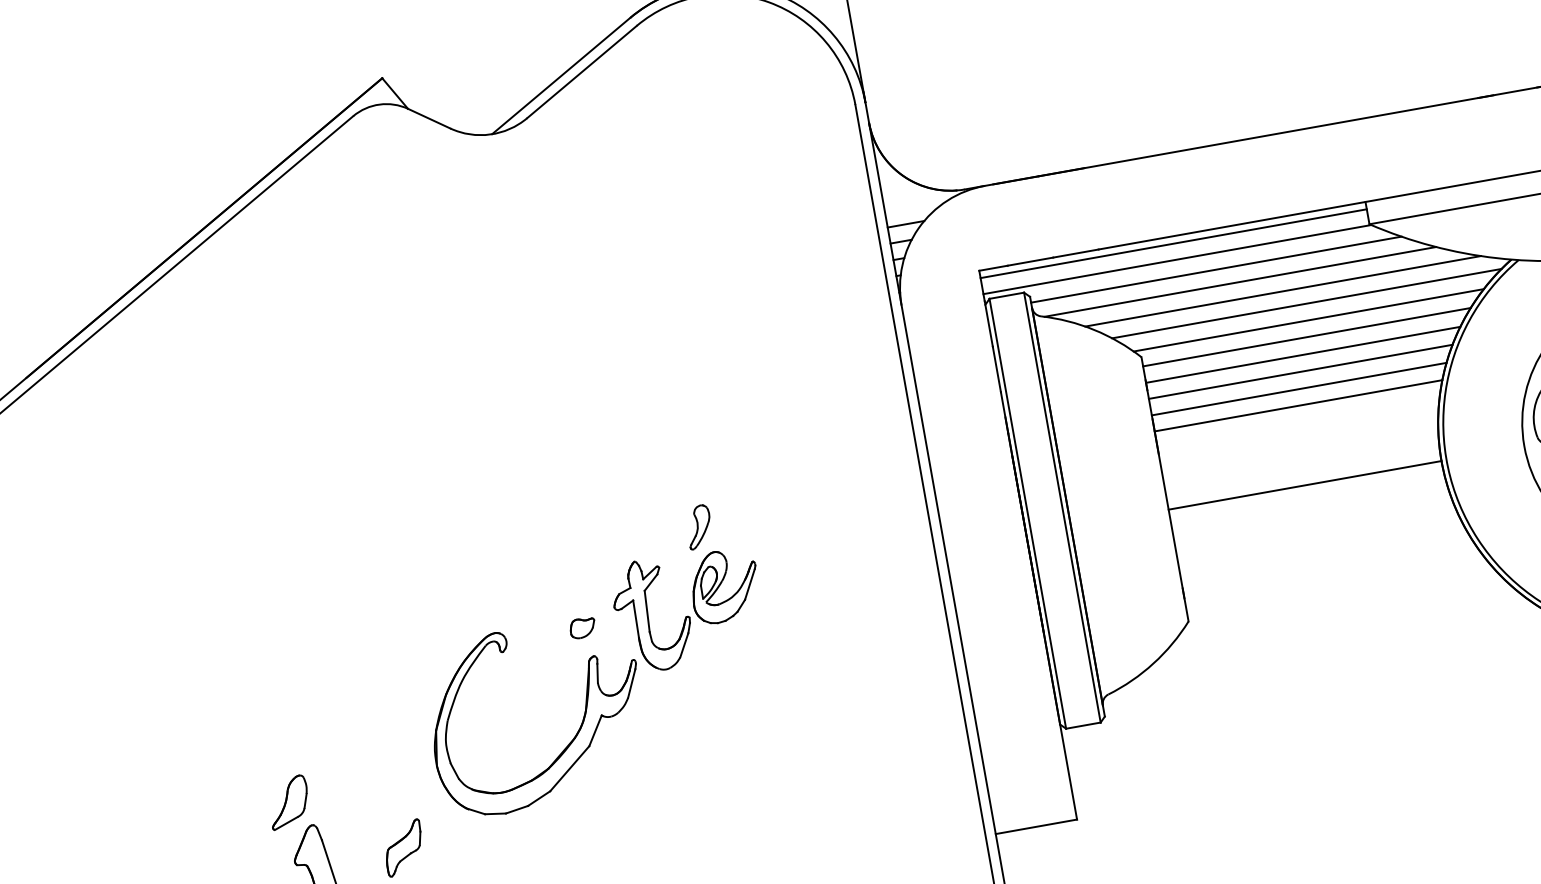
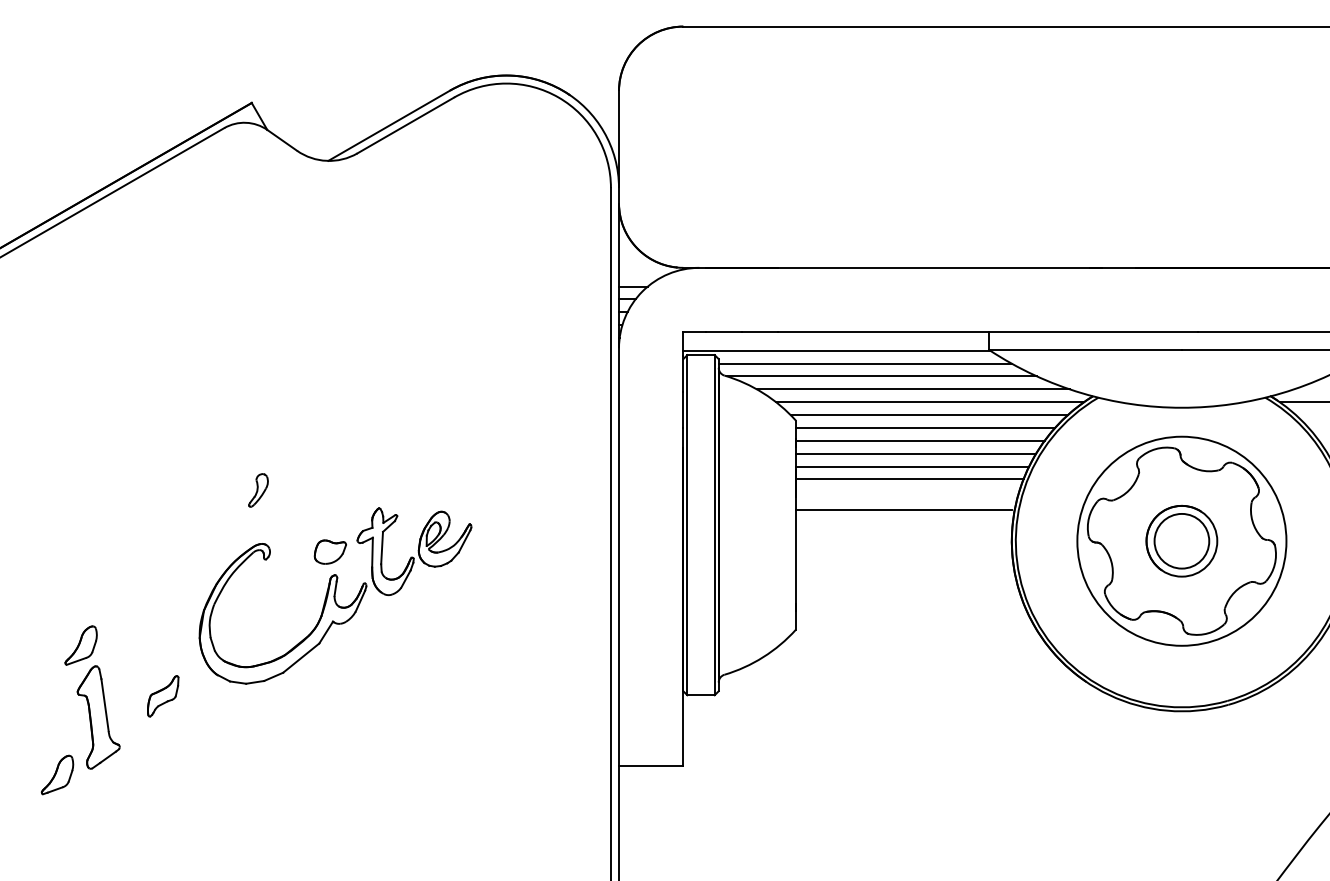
line: (1172, 243) -> (835, 337), removed
line: (1304, 485) -> (903, 510), moved
part: (699, 527) -> (258, 490), moved
part: (582, 627) -> (330, 551), size x1.6

